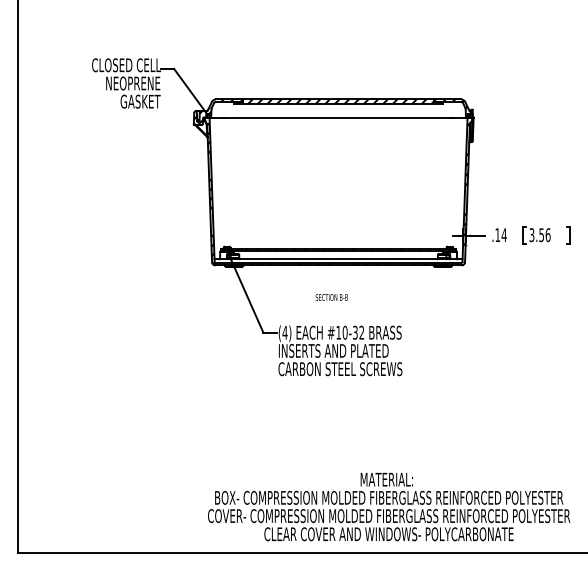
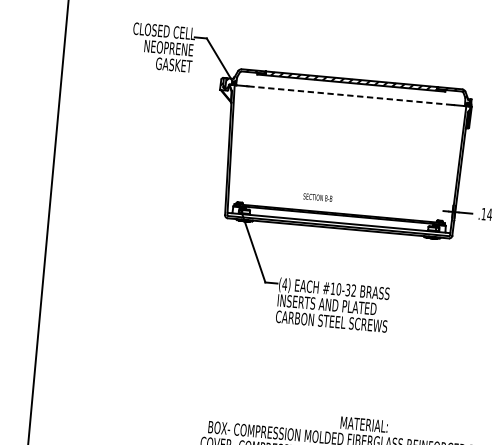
line: (338, 117) -> (350, 95), solid -> dashed
hatch: (339, 190) -> (345, 161), removed
text: (331, 297) -> (317, 197), moved

